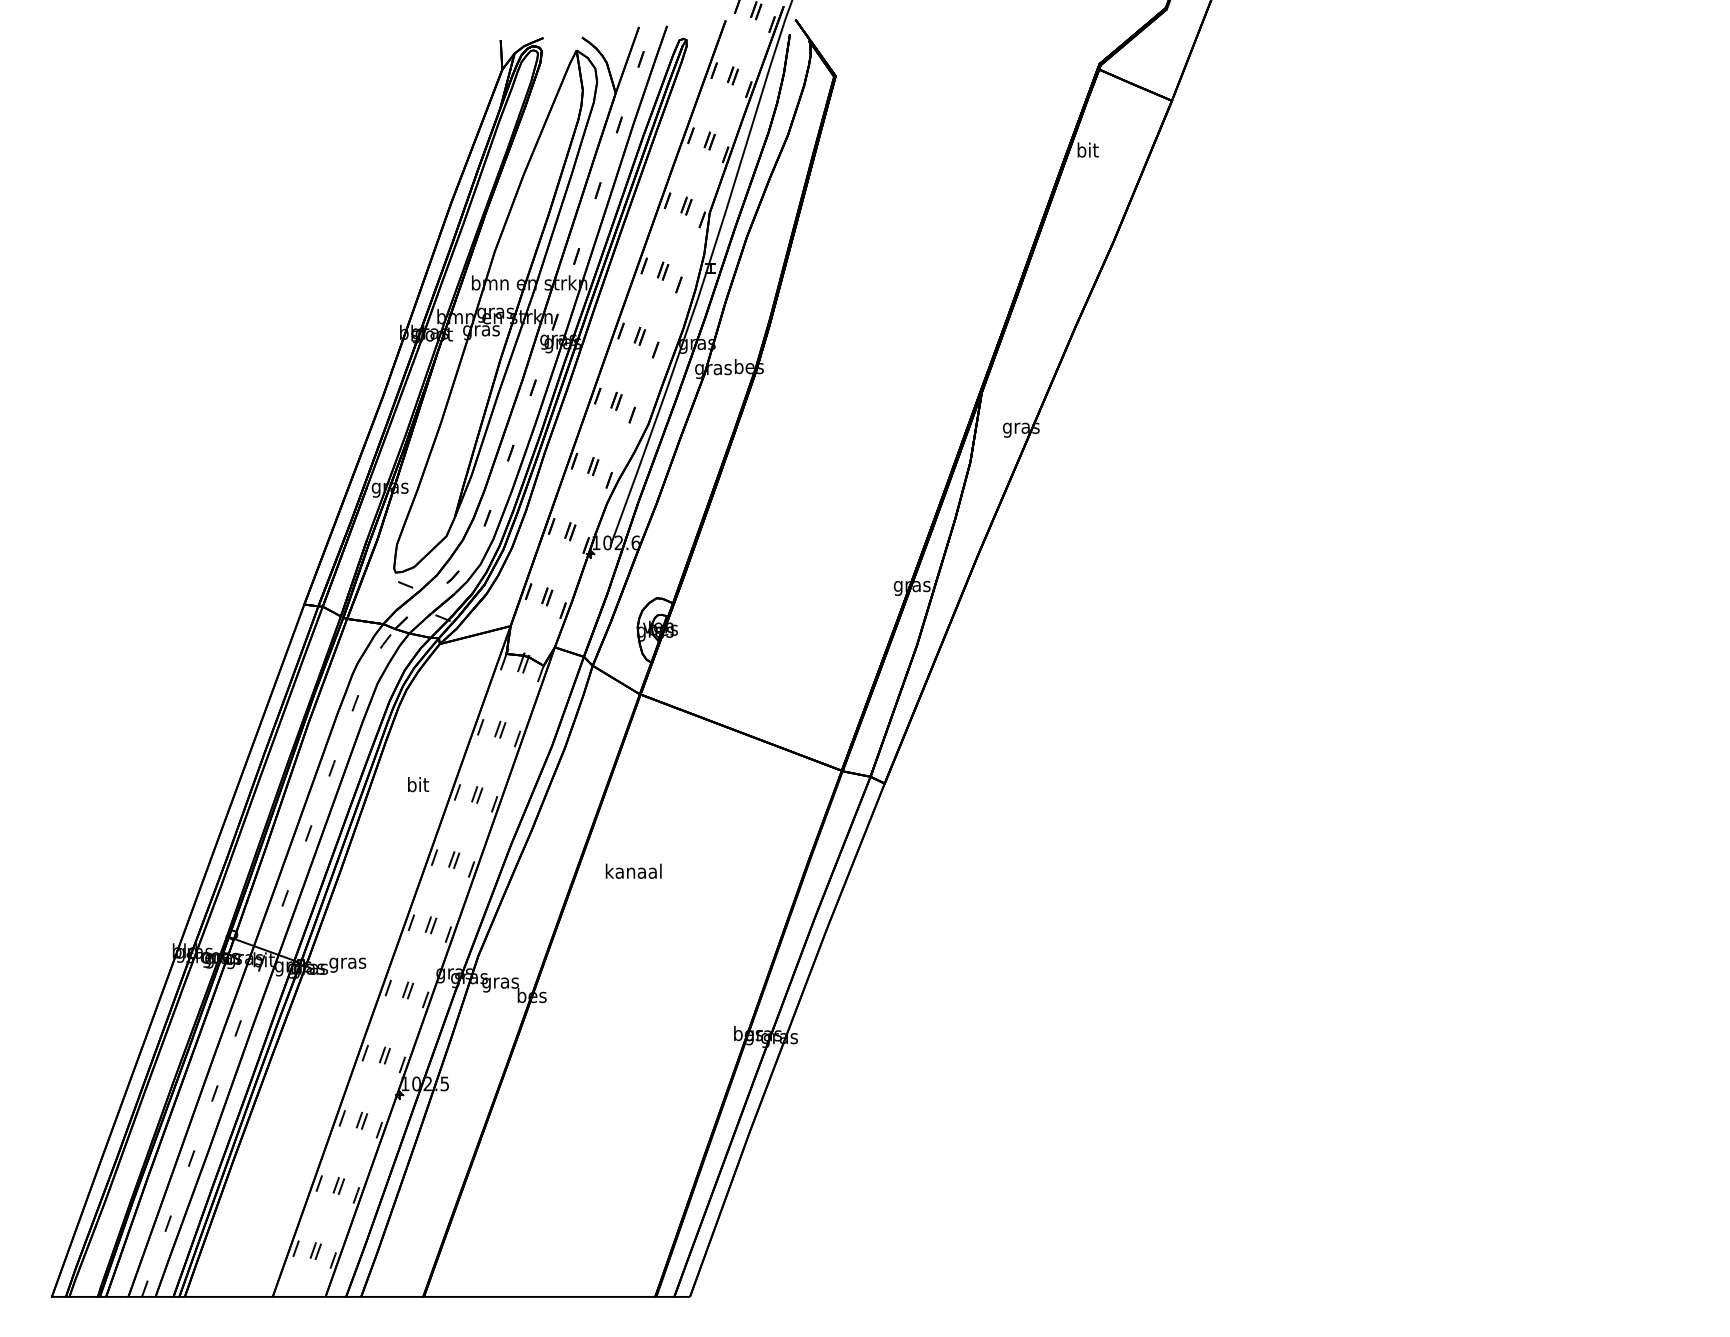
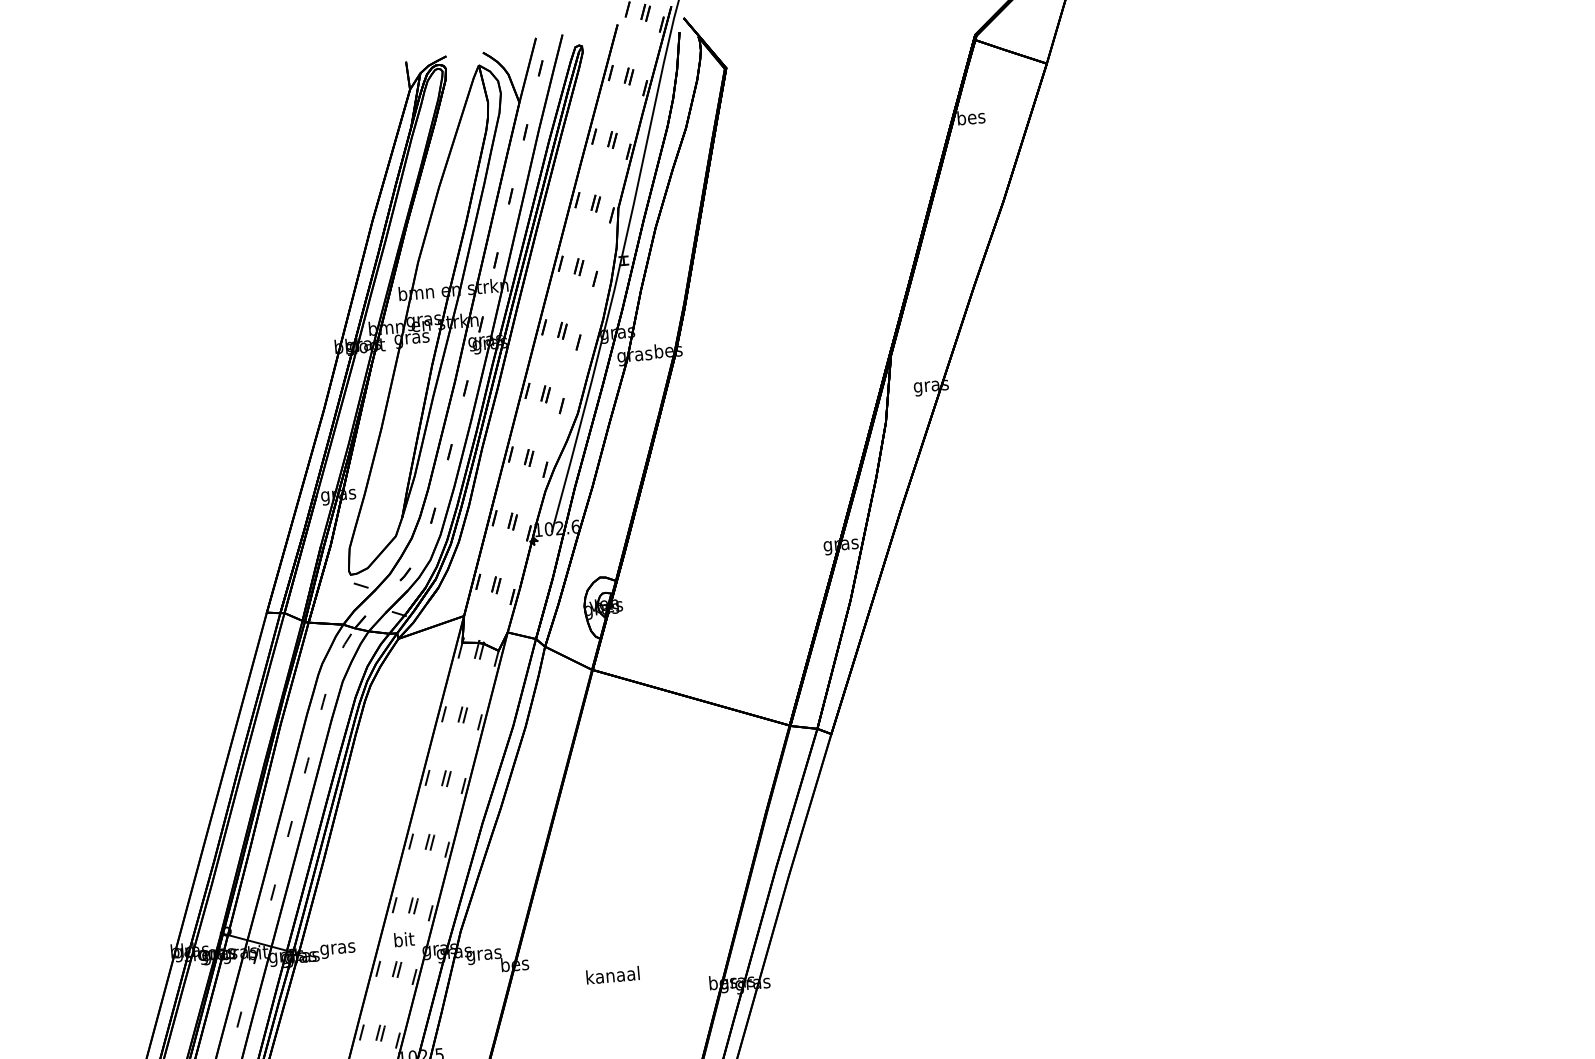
text: (1087, 149) -> (970, 116), bit -> bes
text: (418, 784) -> (404, 939), moved
text: (633, 870) -> (612, 974), moved

